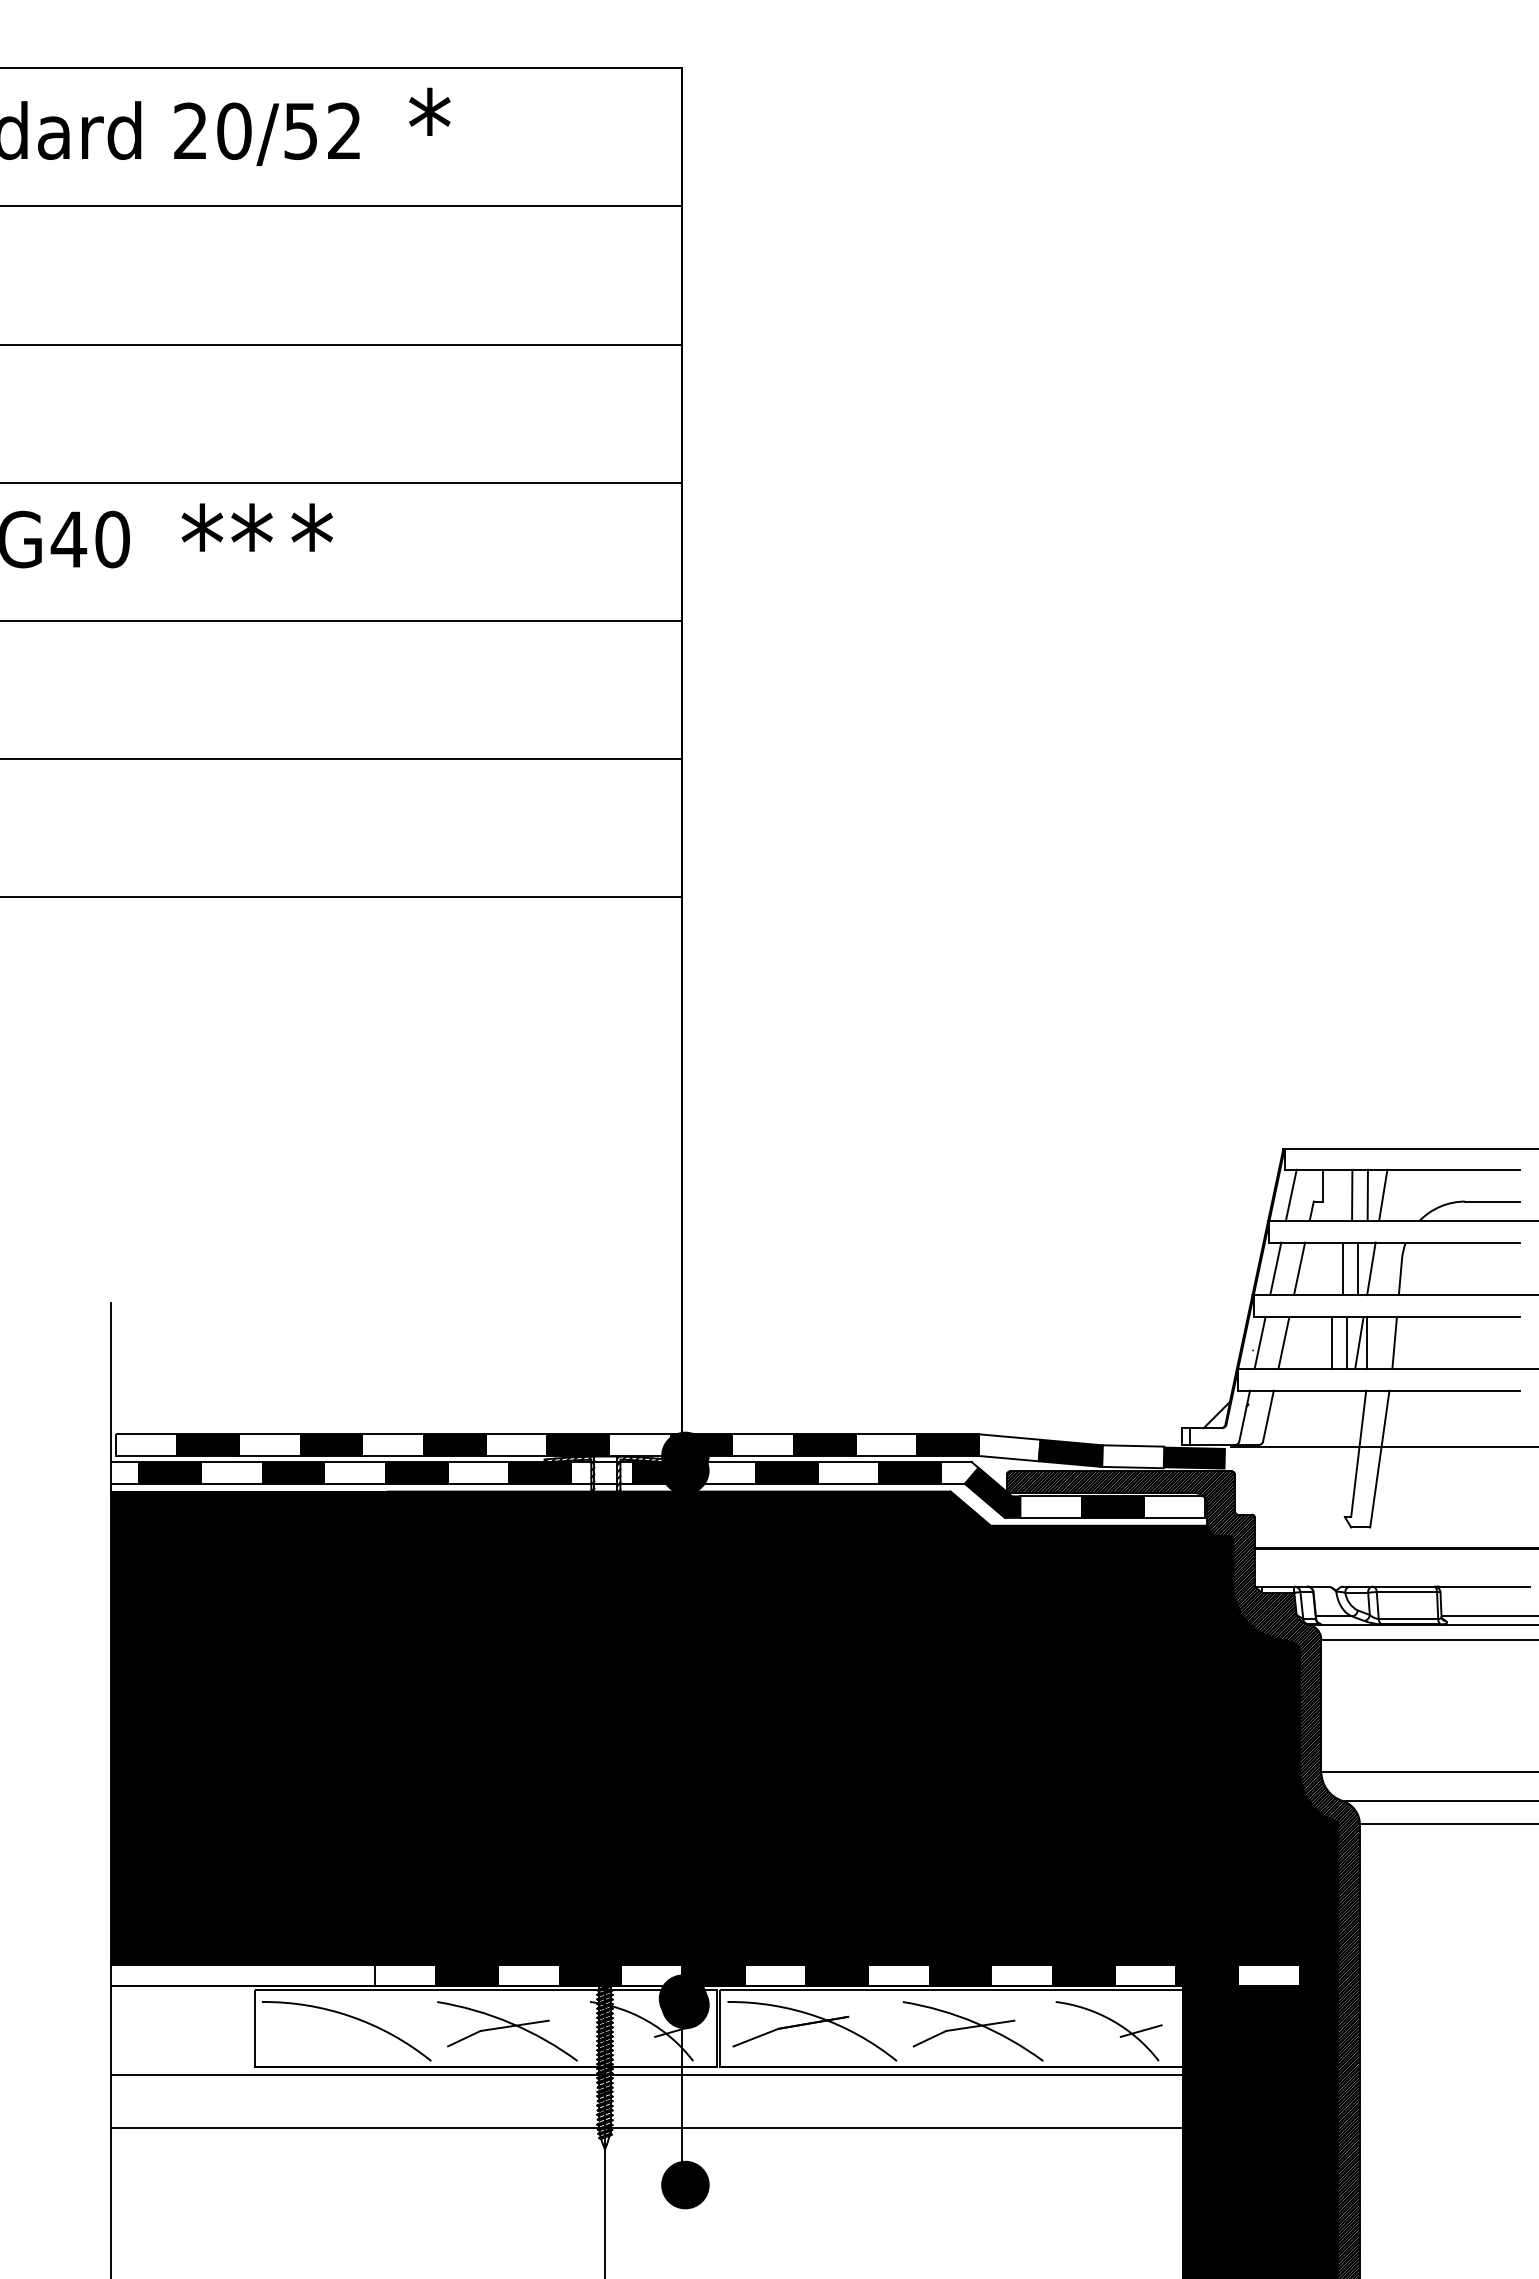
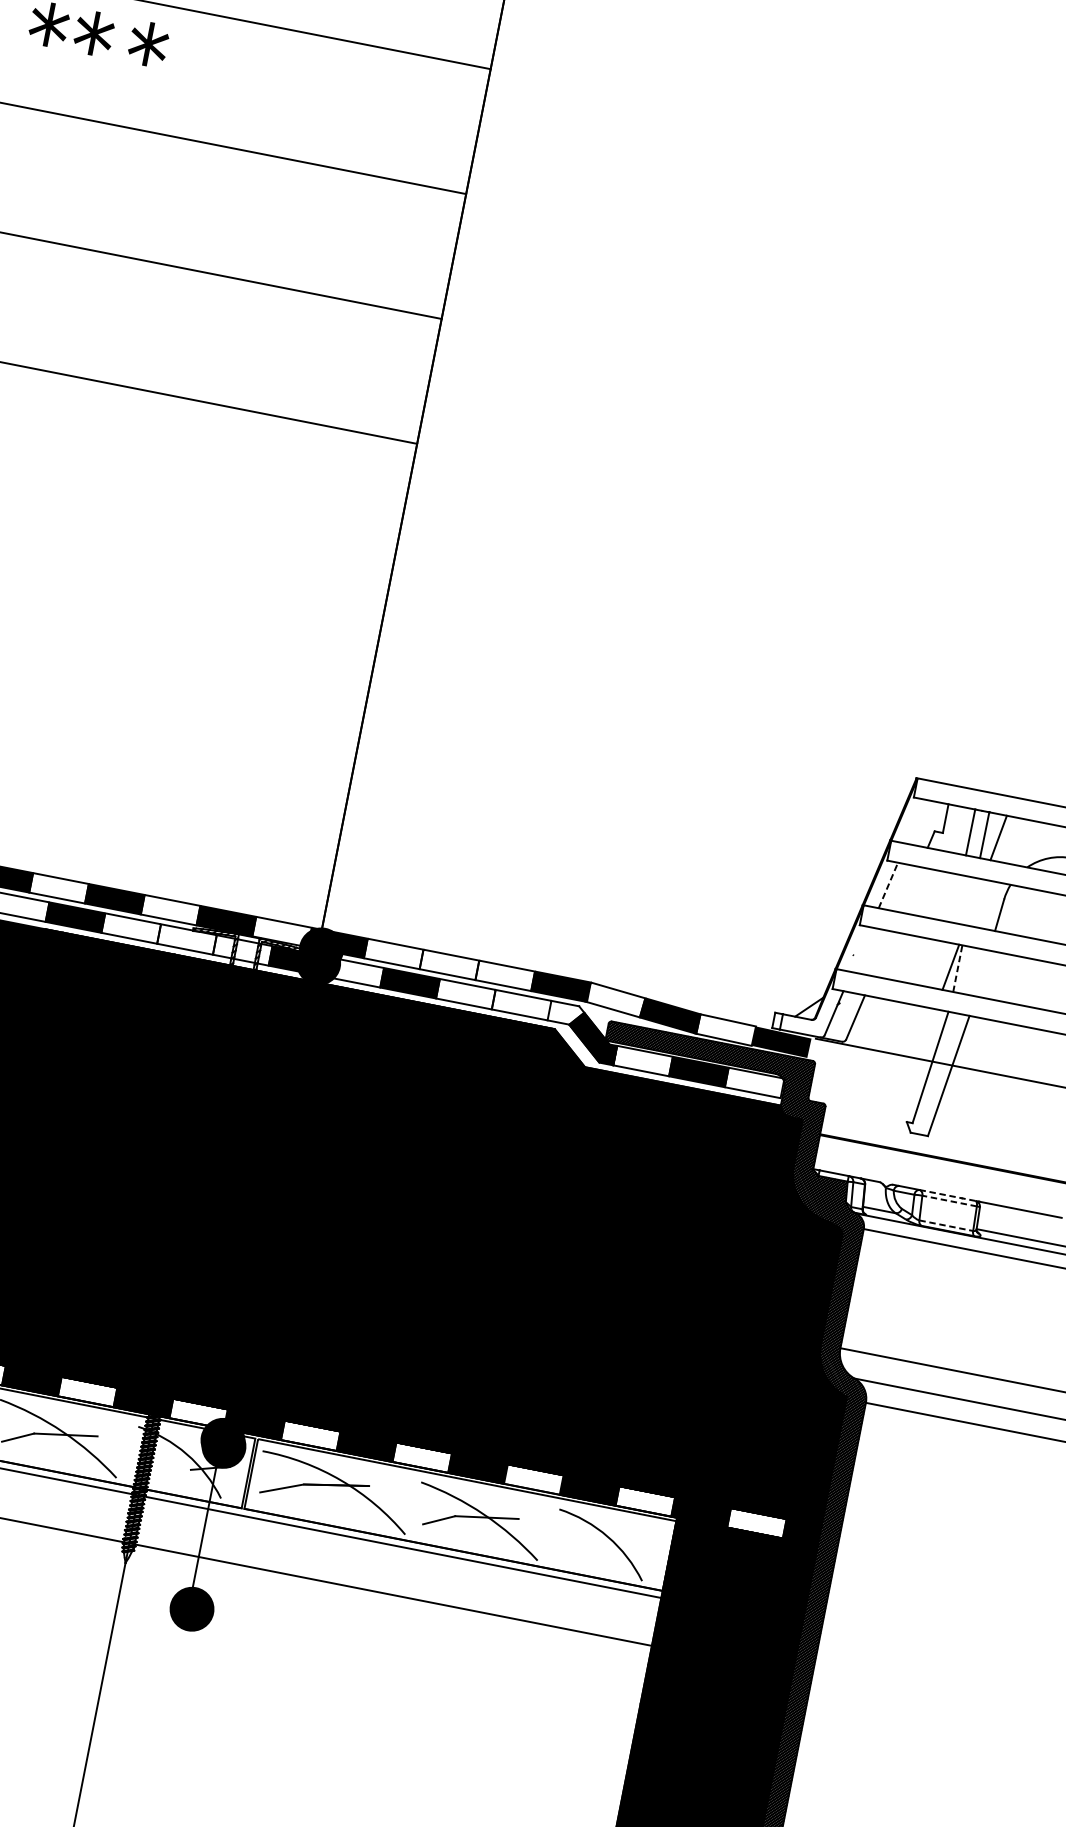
line: (1290, 1194) -> (914, 820), removed
line: (1275, 1268) -> (888, 885), solid -> dashed
line: (1299, 1268) -> (909, 889), removed
line: (1342, 1268) -> (948, 897), removed
line: (1358, 1268) -> (963, 899), removed
line: (1371, 1268) -> (975, 902), removed
line: (1259, 1342) -> (860, 949), removed
line: (1283, 1342) -> (882, 953), removed
line: (1331, 1342) -> (925, 961), removed
line: (1347, 1342) -> (940, 964), removed
line: (1367, 1342) -> (958, 968), solid -> dashed
line: (1394, 1342) -> (982, 973), removed
fill: (824, 1444) -> (449, 964), removed
fill: (539, 1472) -> (186, 939), removed
fill: (910, 1472) -> (521, 1004), removed
line: (1403, 1586) -> (947, 1195), solid -> dashed
line: (1406, 1592) -> (949, 1201), solid -> dashed
line: (1408, 1619) -> (946, 1226), solid -> dashed
line: (1140, 2030) -> (630, 1550), removed

